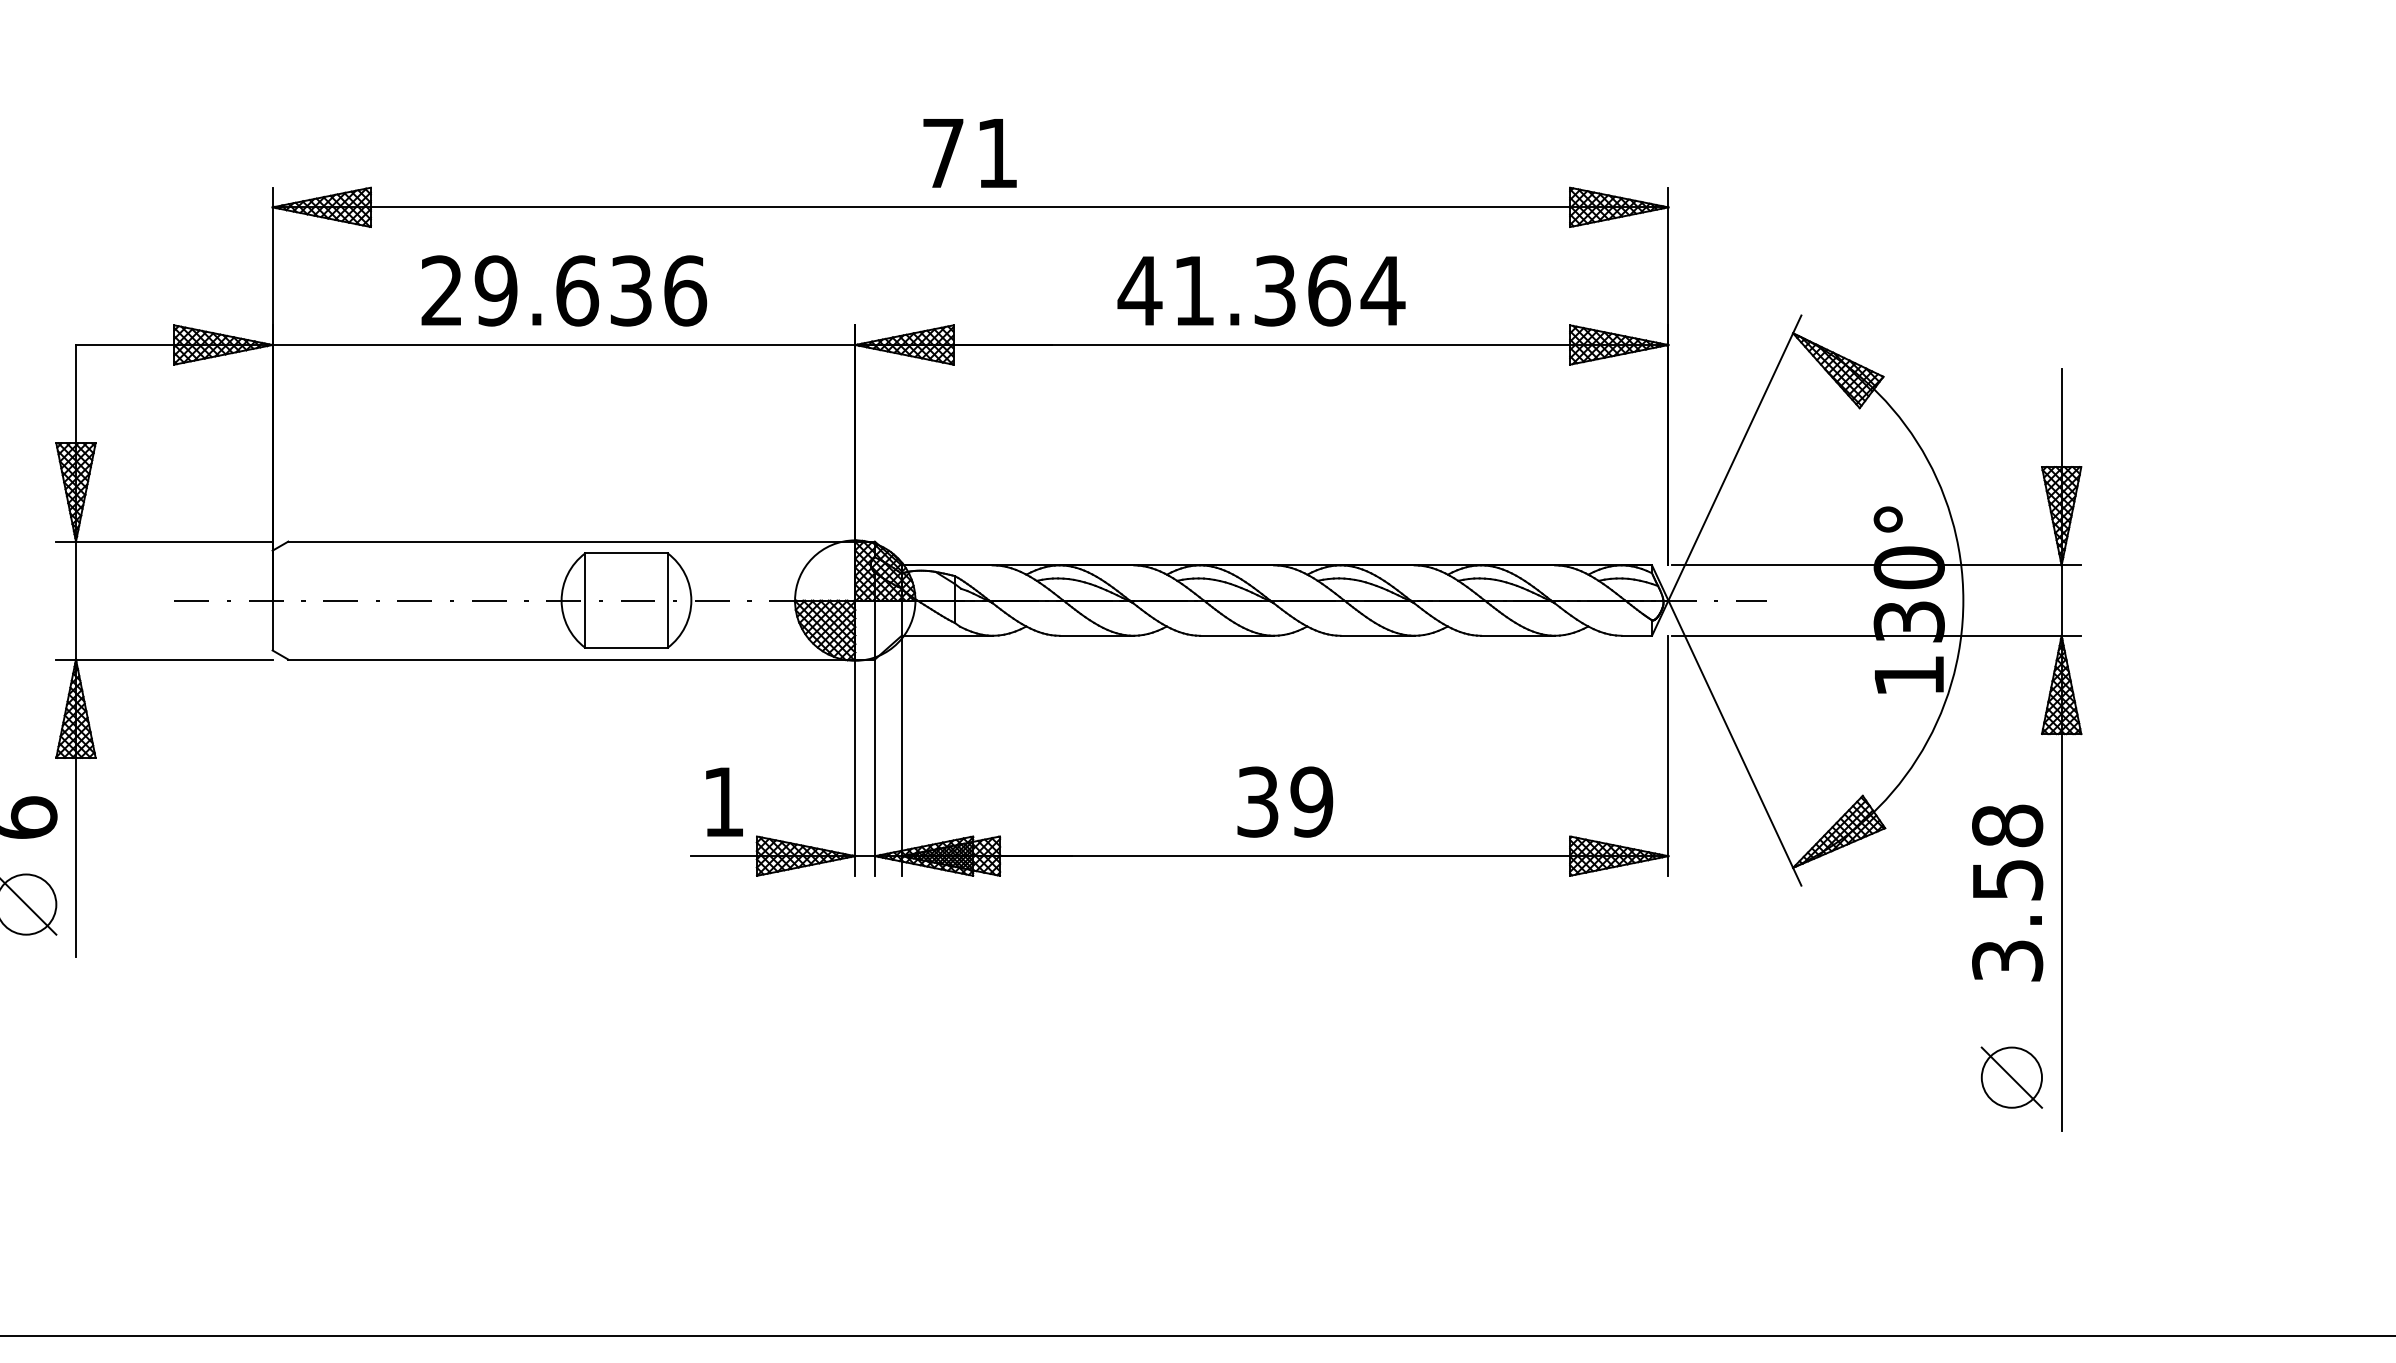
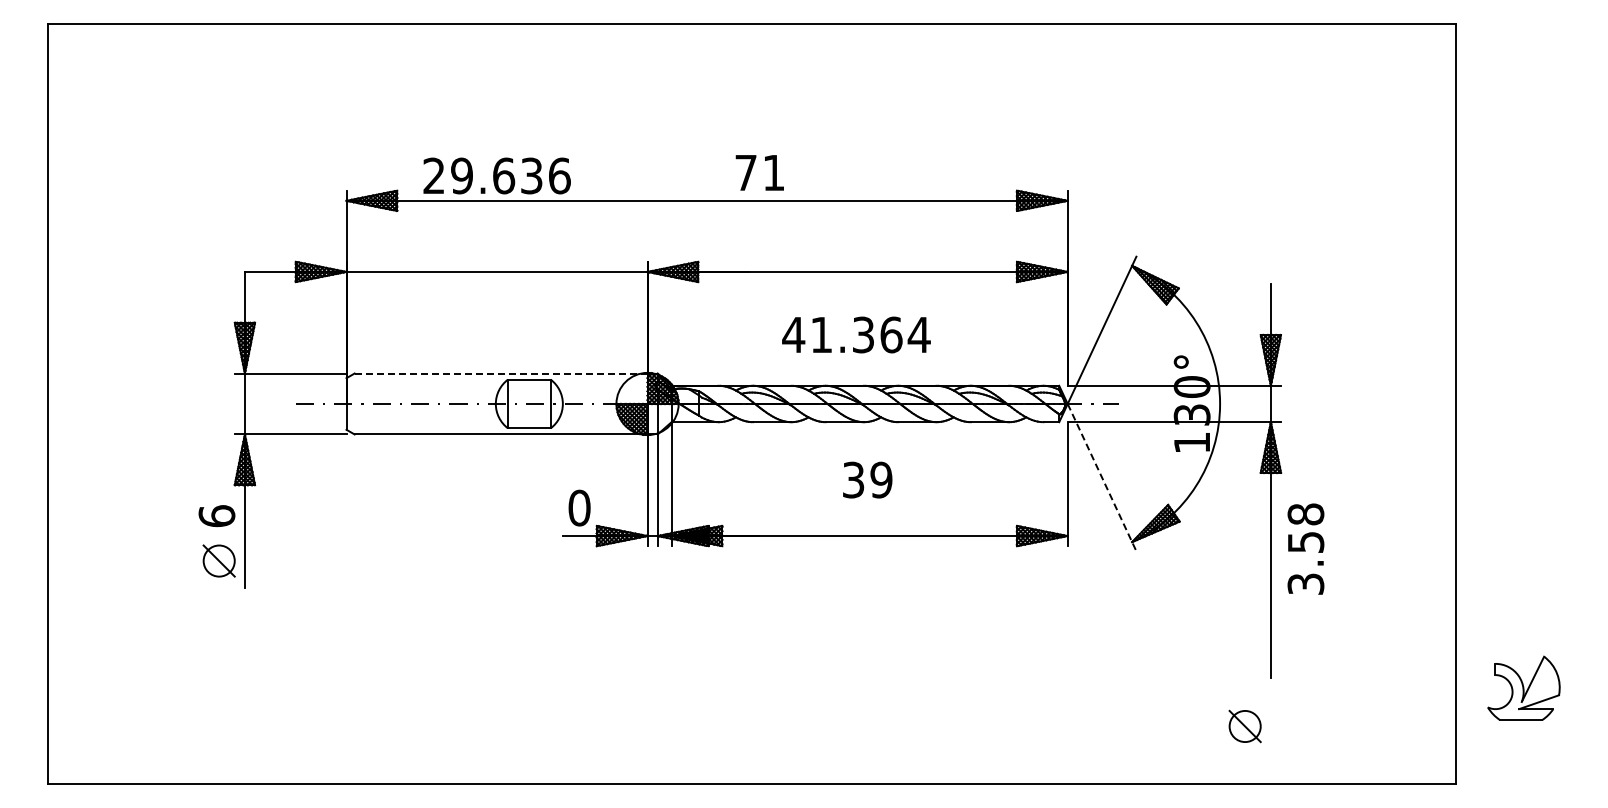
text: (969, 152) -> (759, 172), moved
text: (562, 289) -> (496, 175), moved
text: (1261, 289) -> (856, 334), moved
line: (570, 541) -> (500, 373), solid -> dashed
line: (1735, 744) -> (1102, 478), solid -> dashed
text: (723, 800) -> (579, 507), 1 -> 0
text: (1284, 800) -> (867, 479), moved
text: (2006, 891) -> (1305, 548), moved
part: (2010, 1077) -> (1244, 726), moved

